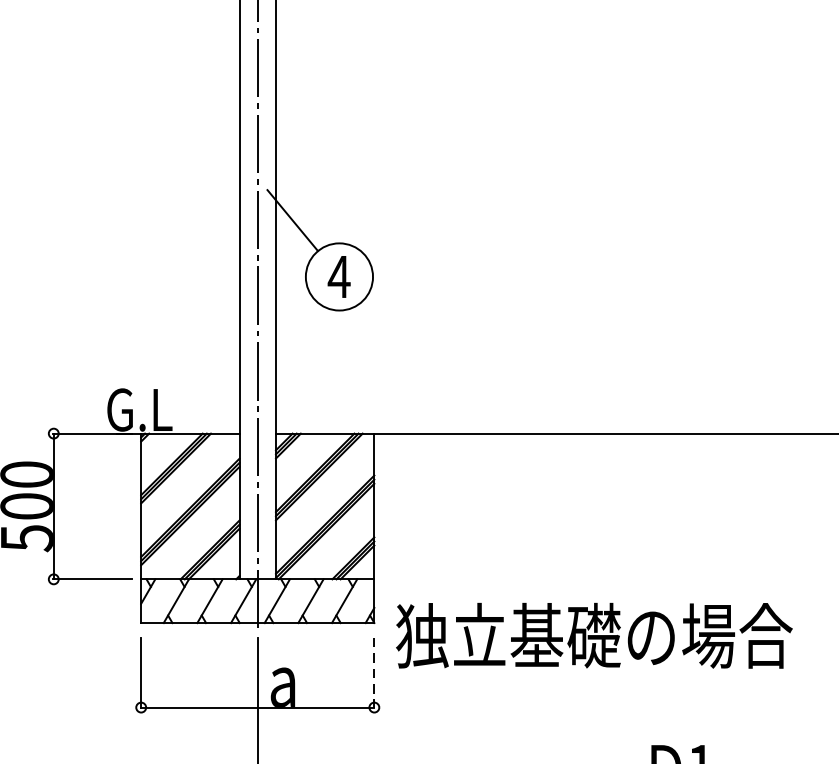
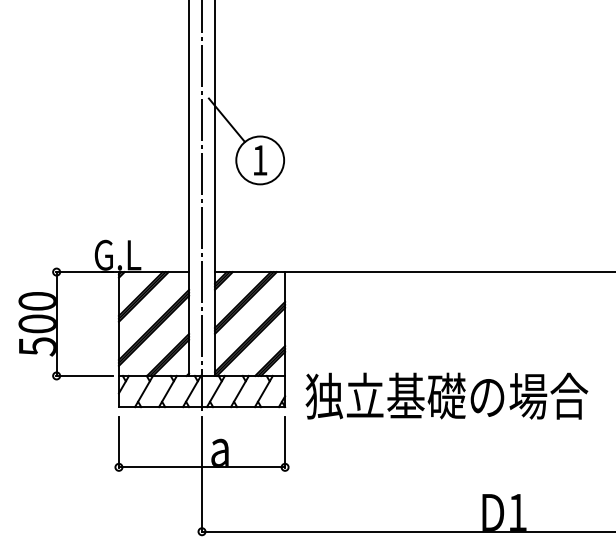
text: (338, 277) -> (259, 160), 4 -> 1
text: (593, 634) -> (446, 395), moved
line: (374, 674) -> (285, 443), dashed -> solid

